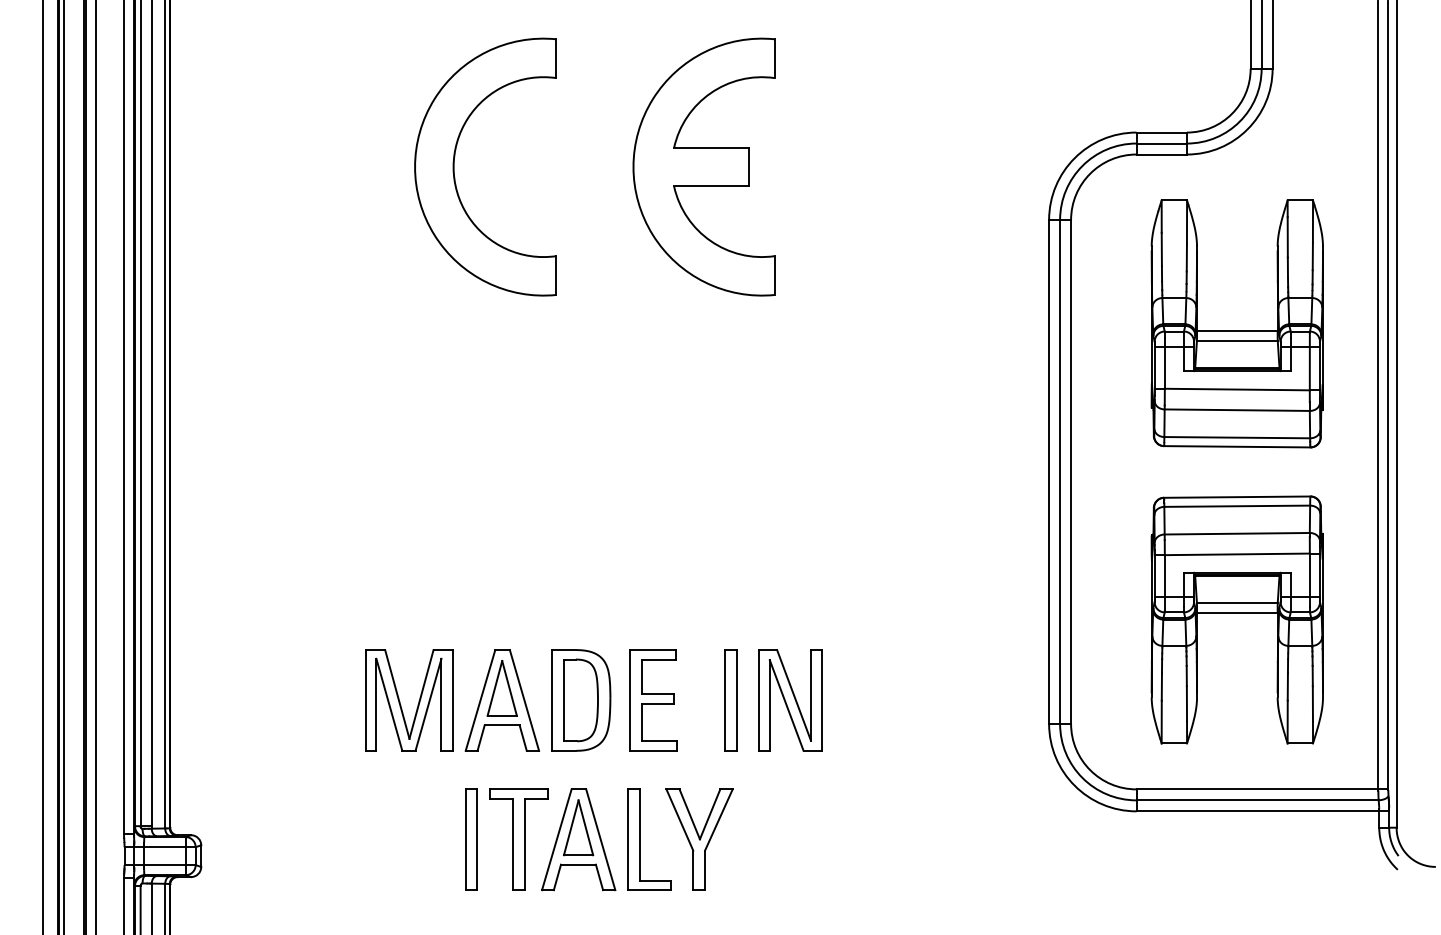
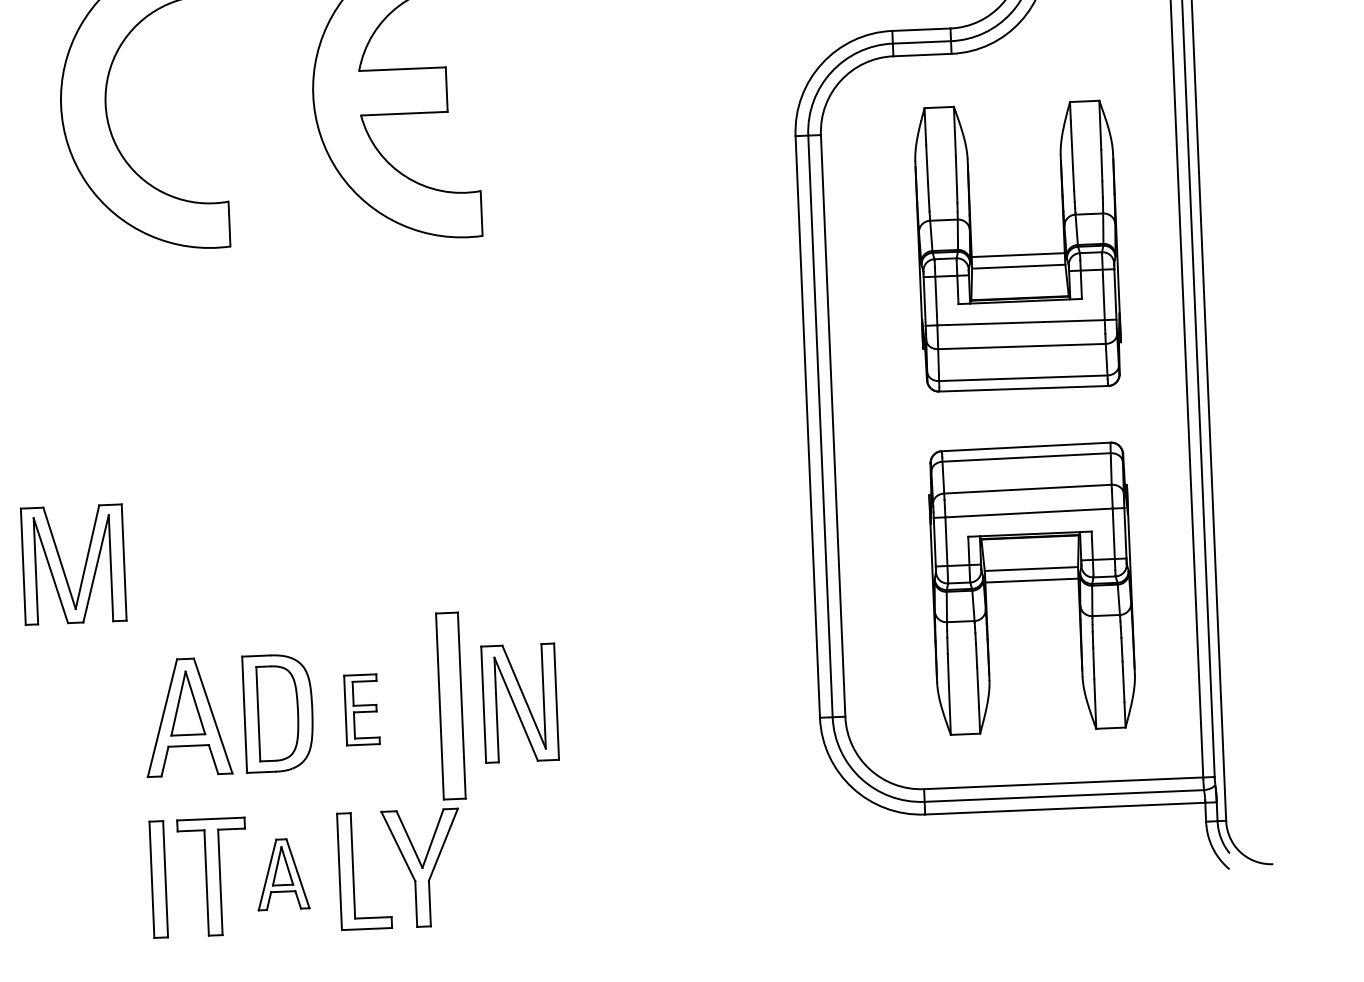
part: (653, 700) -> (362, 709), size x0.6
part: (730, 700) -> (451, 706), size x1.6
part: (417, 704) -> (83, 568), moved
part: (578, 839) -> (282, 874), size x0.6

